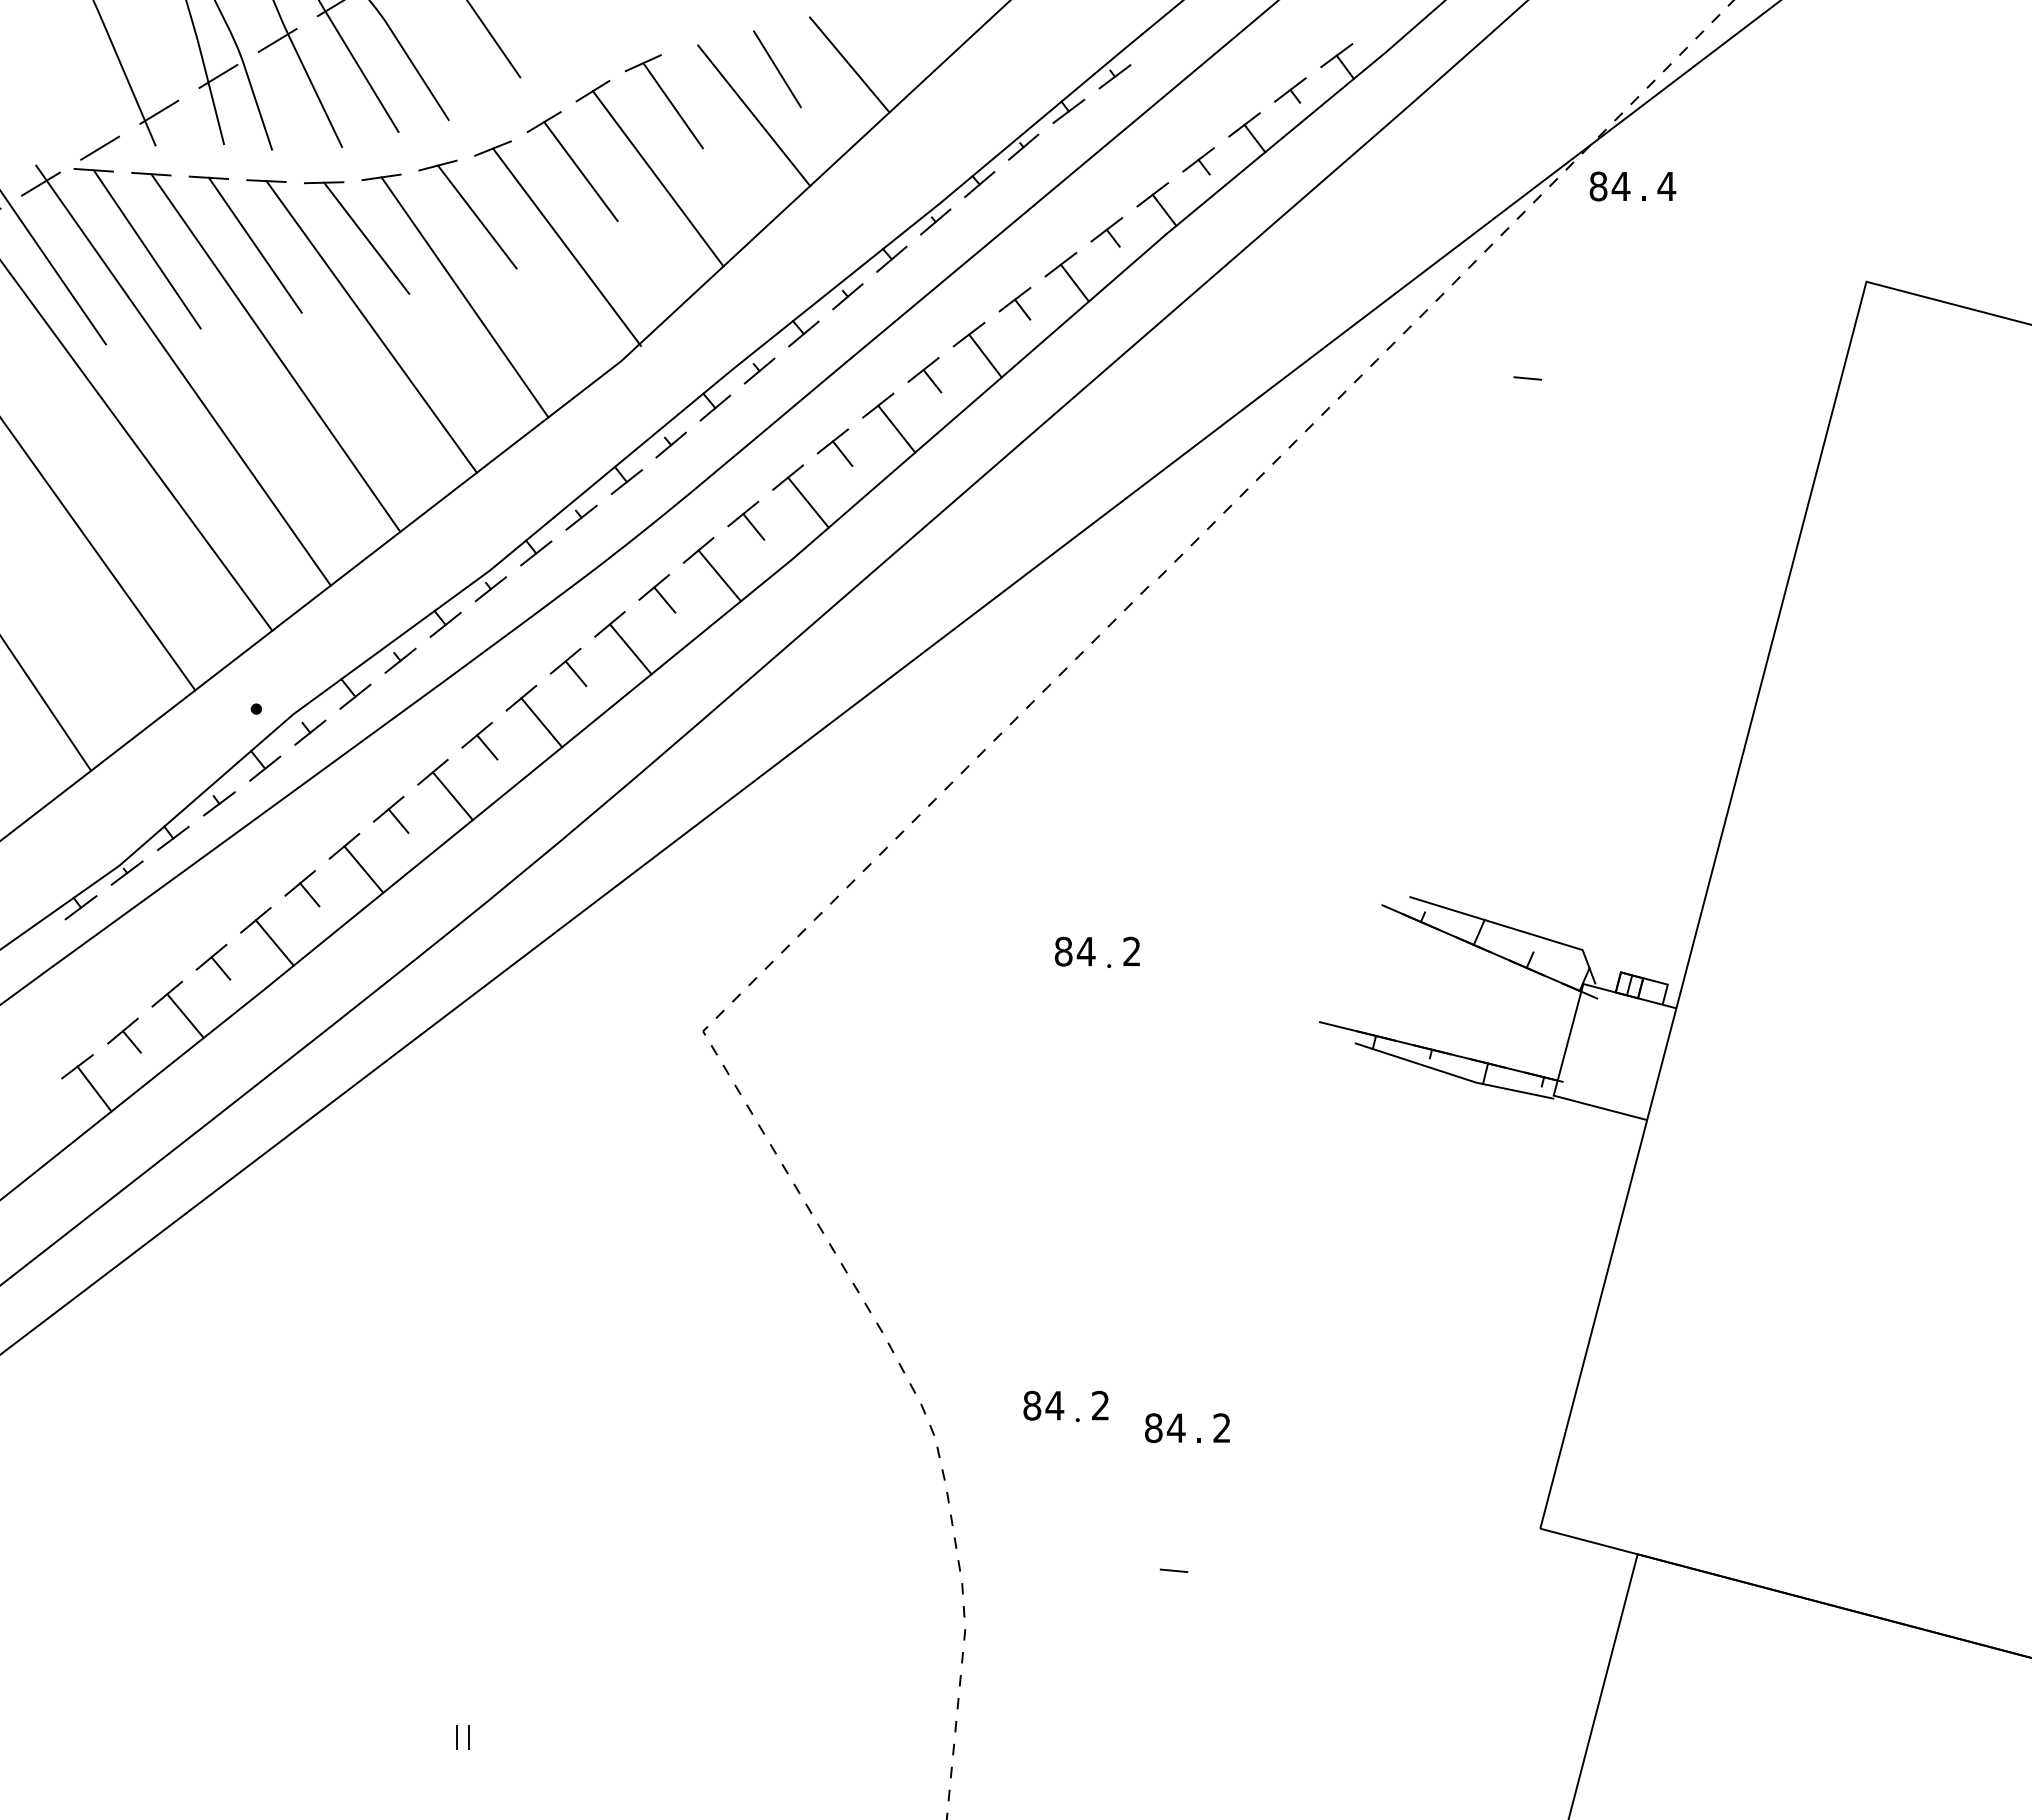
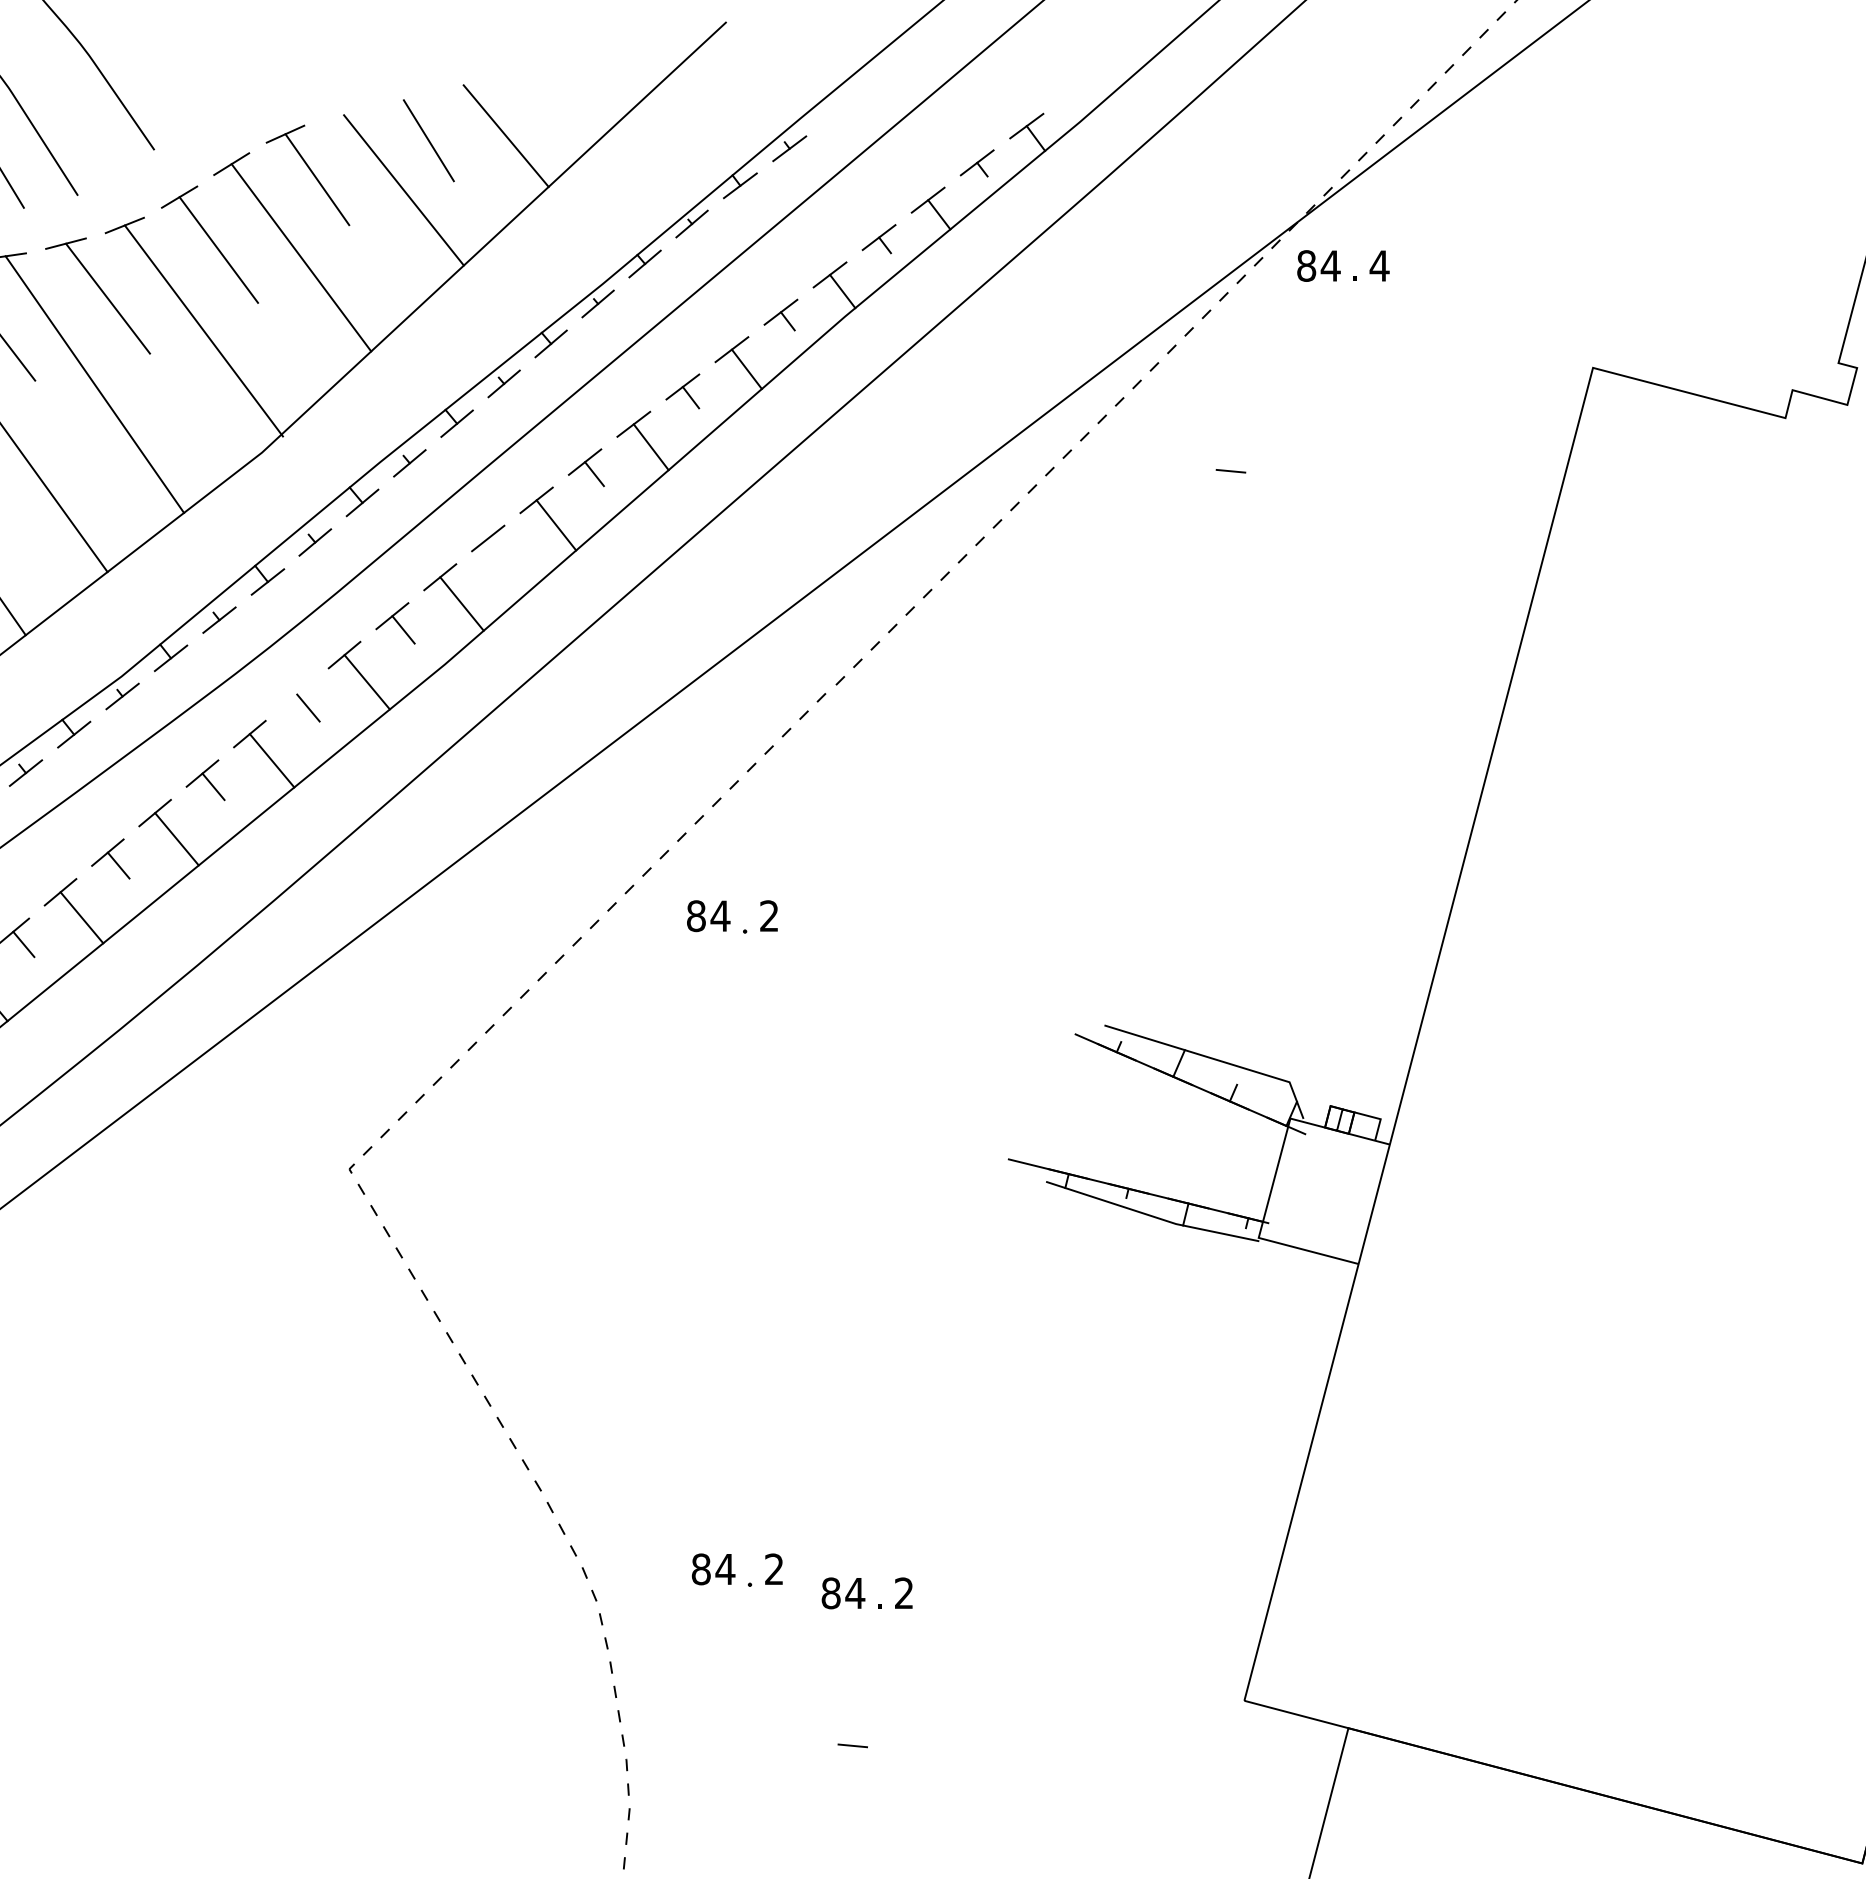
line: (842, 453) -> (498, 551), removed
line: (654, 587) -> (297, 694), removed
text: (1096, 951) -> (731, 915), moved

